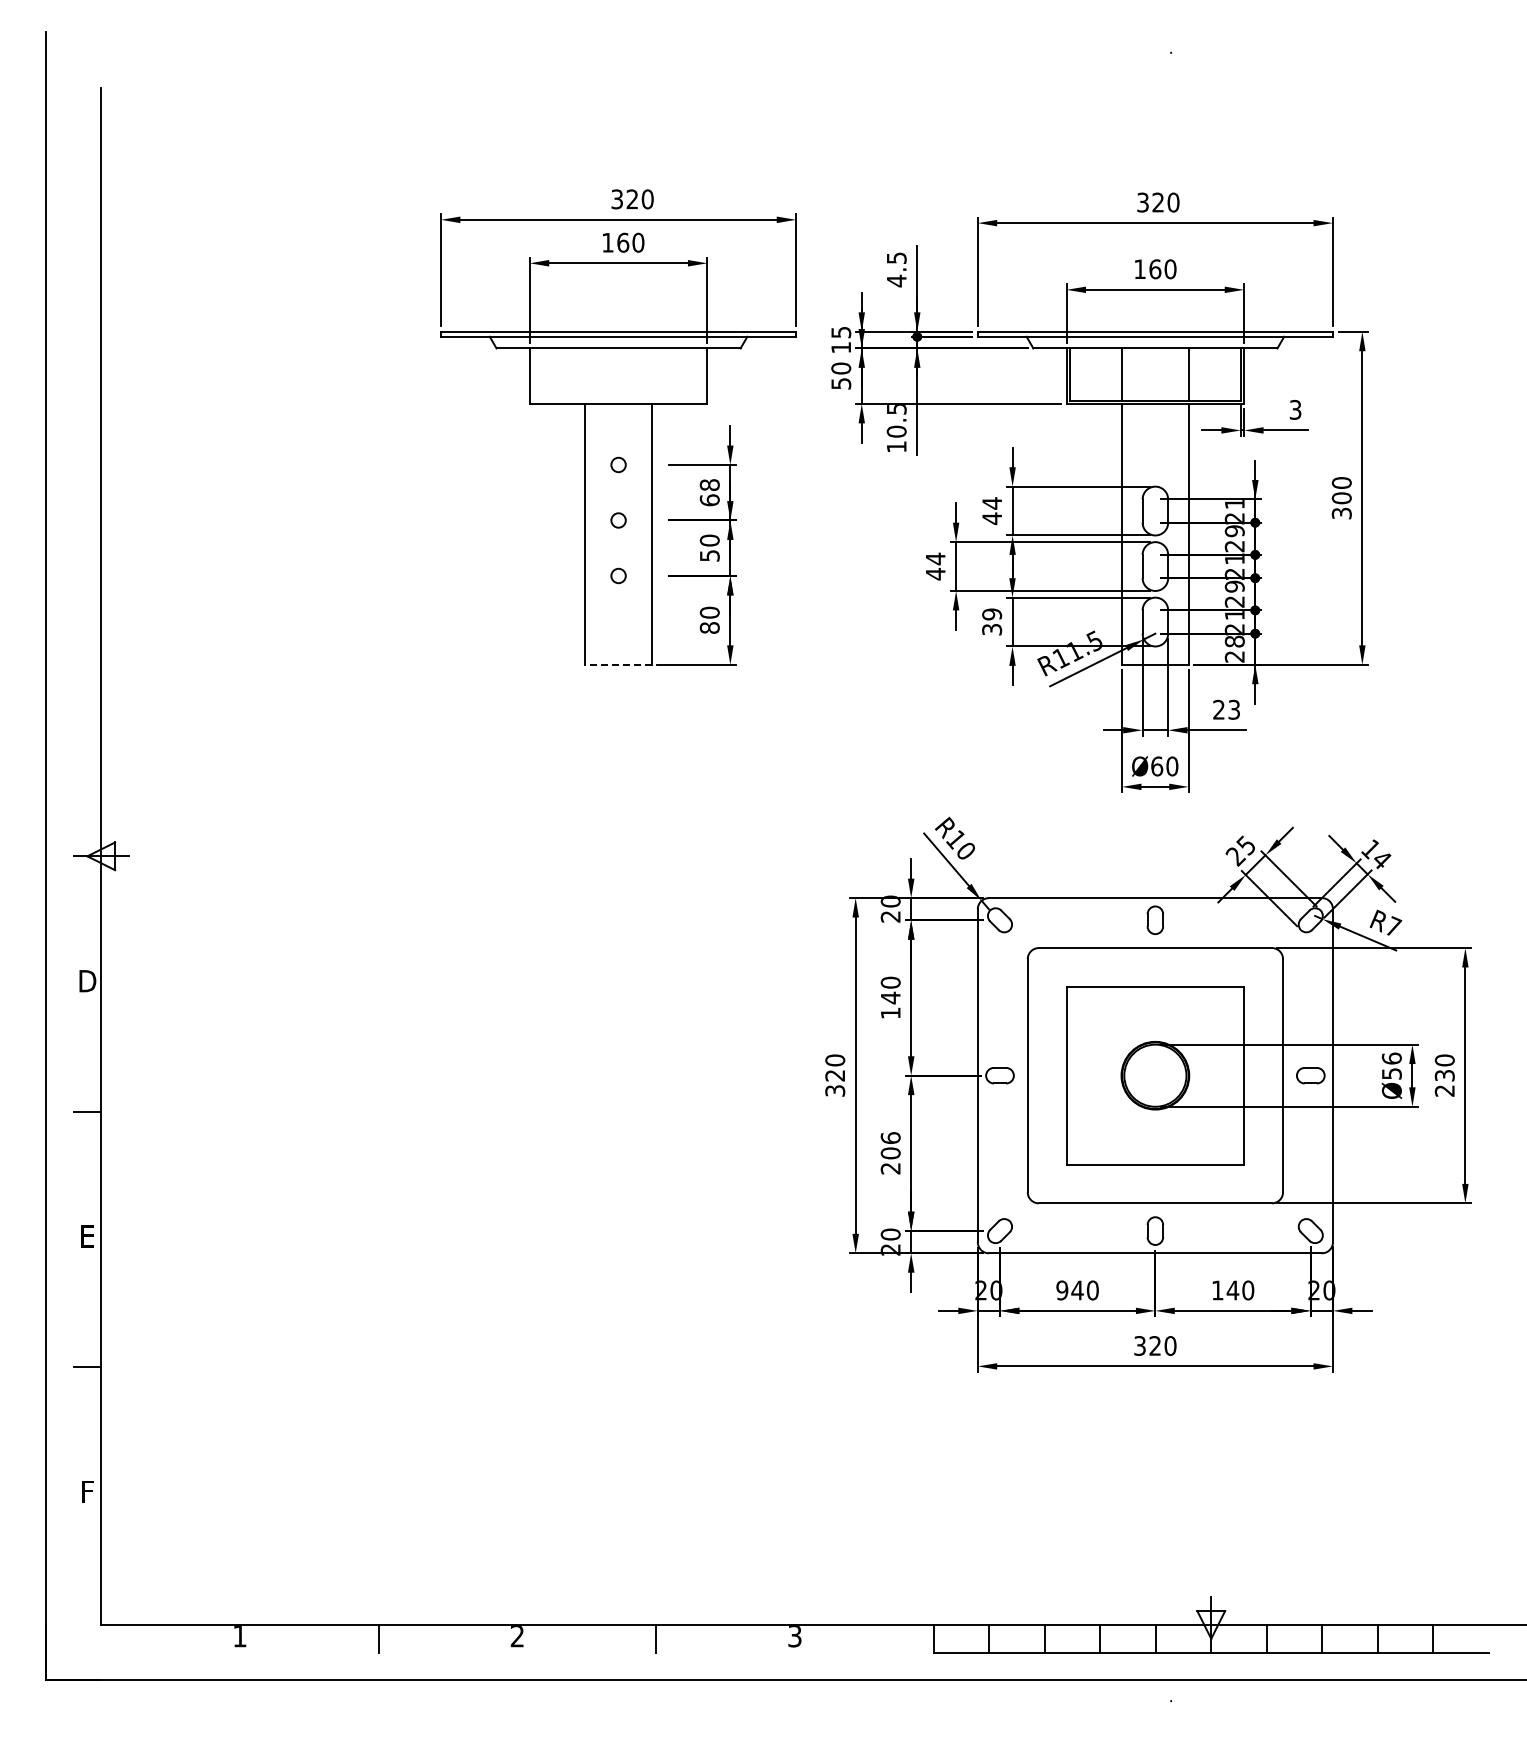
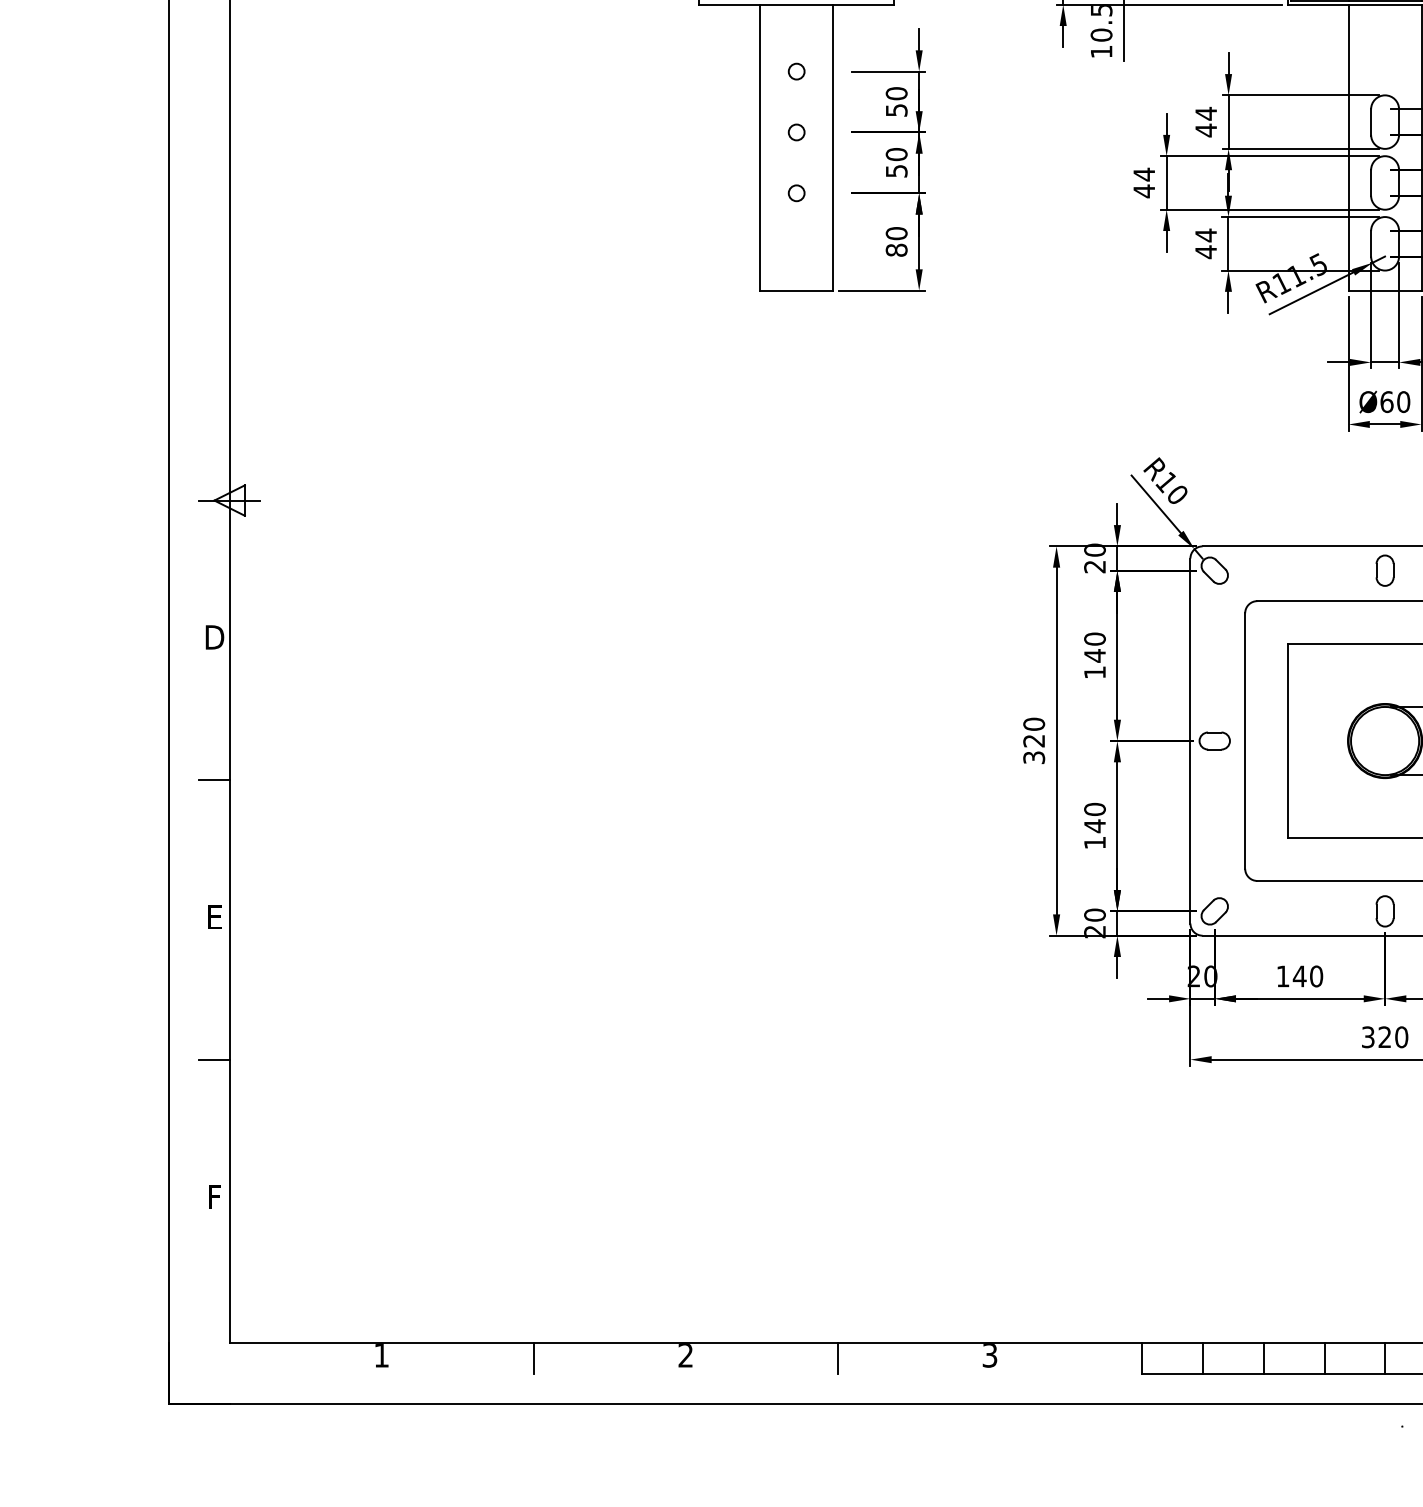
text: (709, 492) -> (896, 101), 68 -> 50
text: (992, 622) -> (1206, 244), 39 -> 44
line: (618, 664) -> (796, 290), dashed -> solid
text: (890, 1153) -> (1094, 826), 206 -> 140
text: (1062, 1290) -> (1283, 976), 940 -> 140

